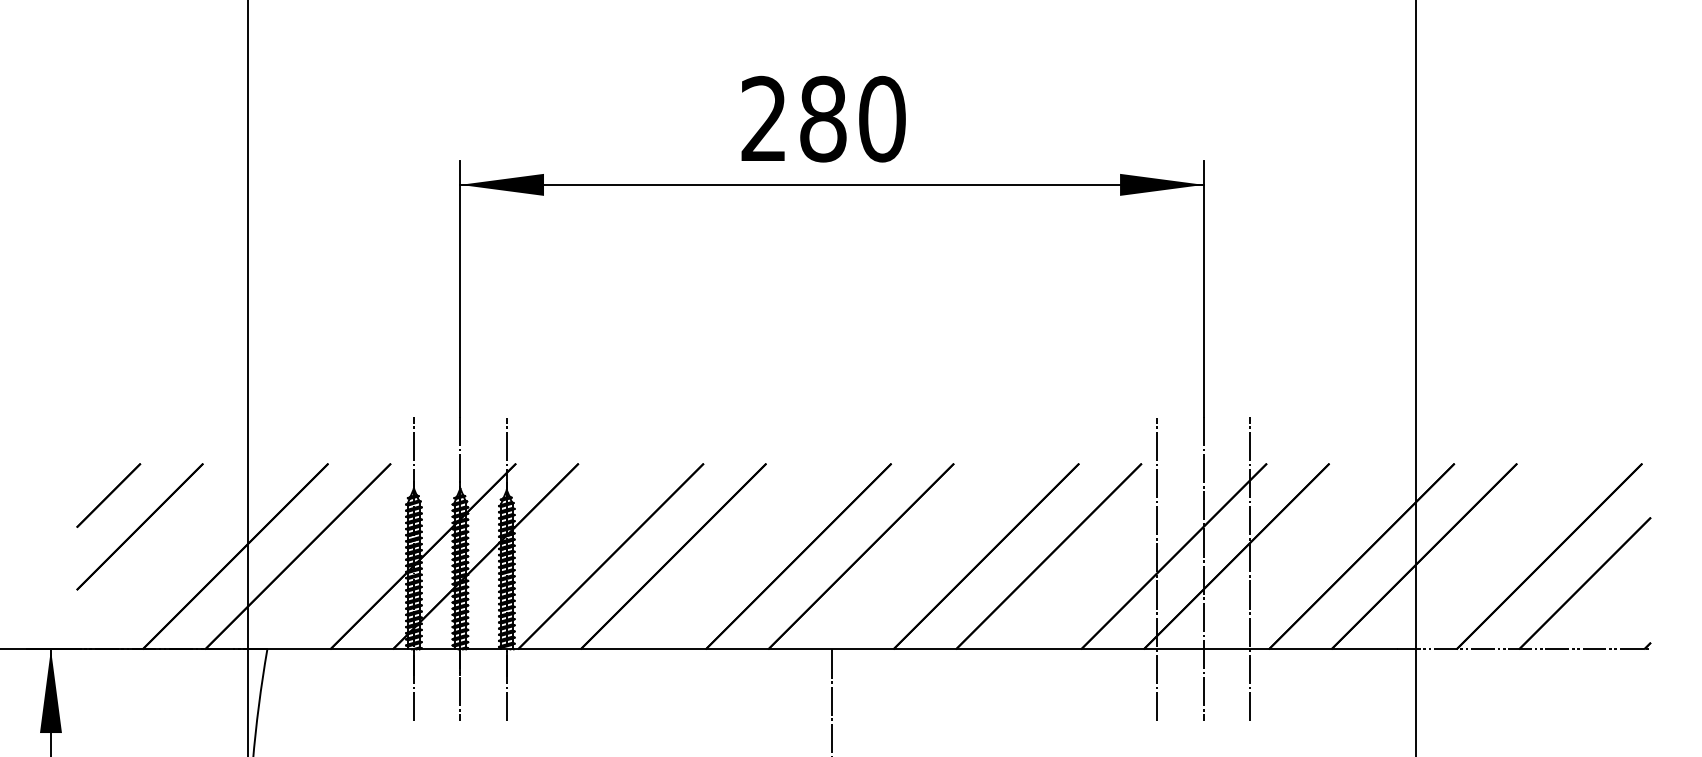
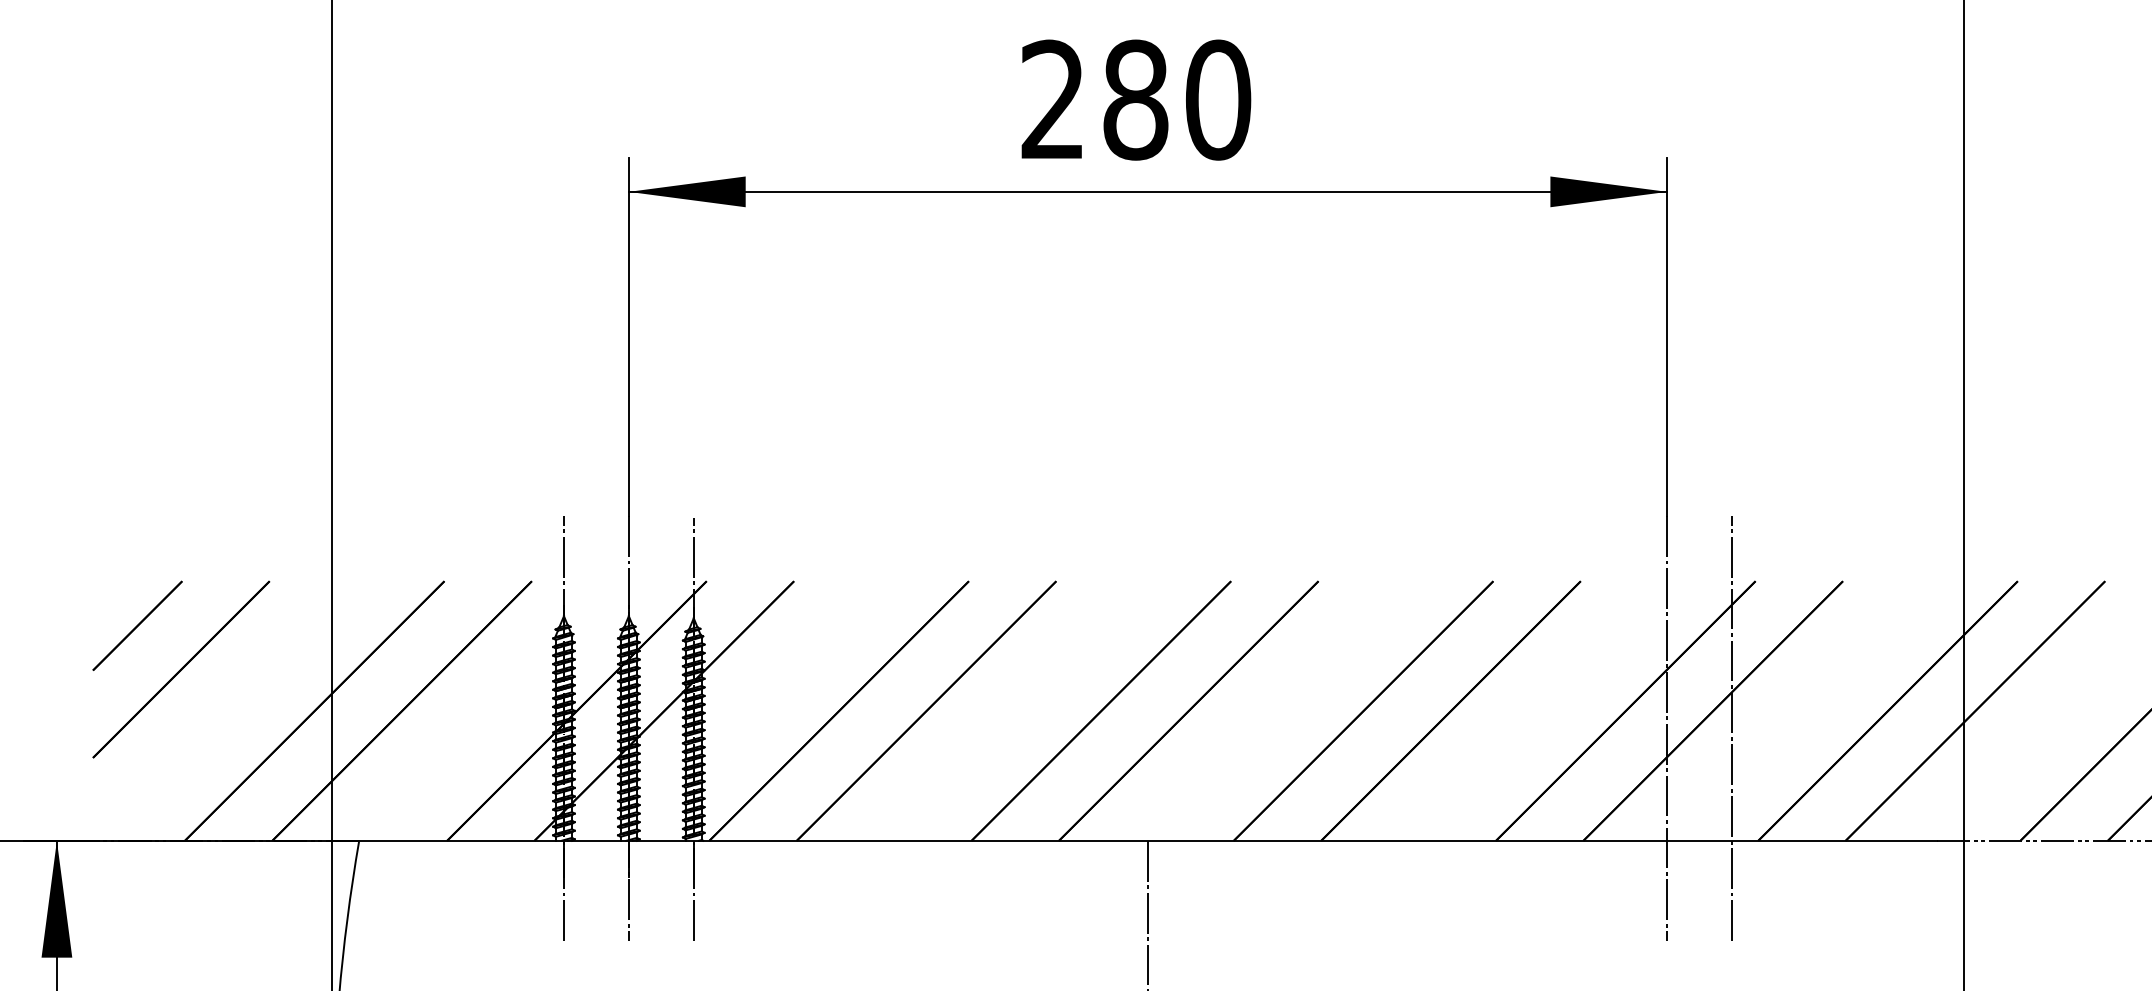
line: (1157, 569) -> (1602, 729), removed

